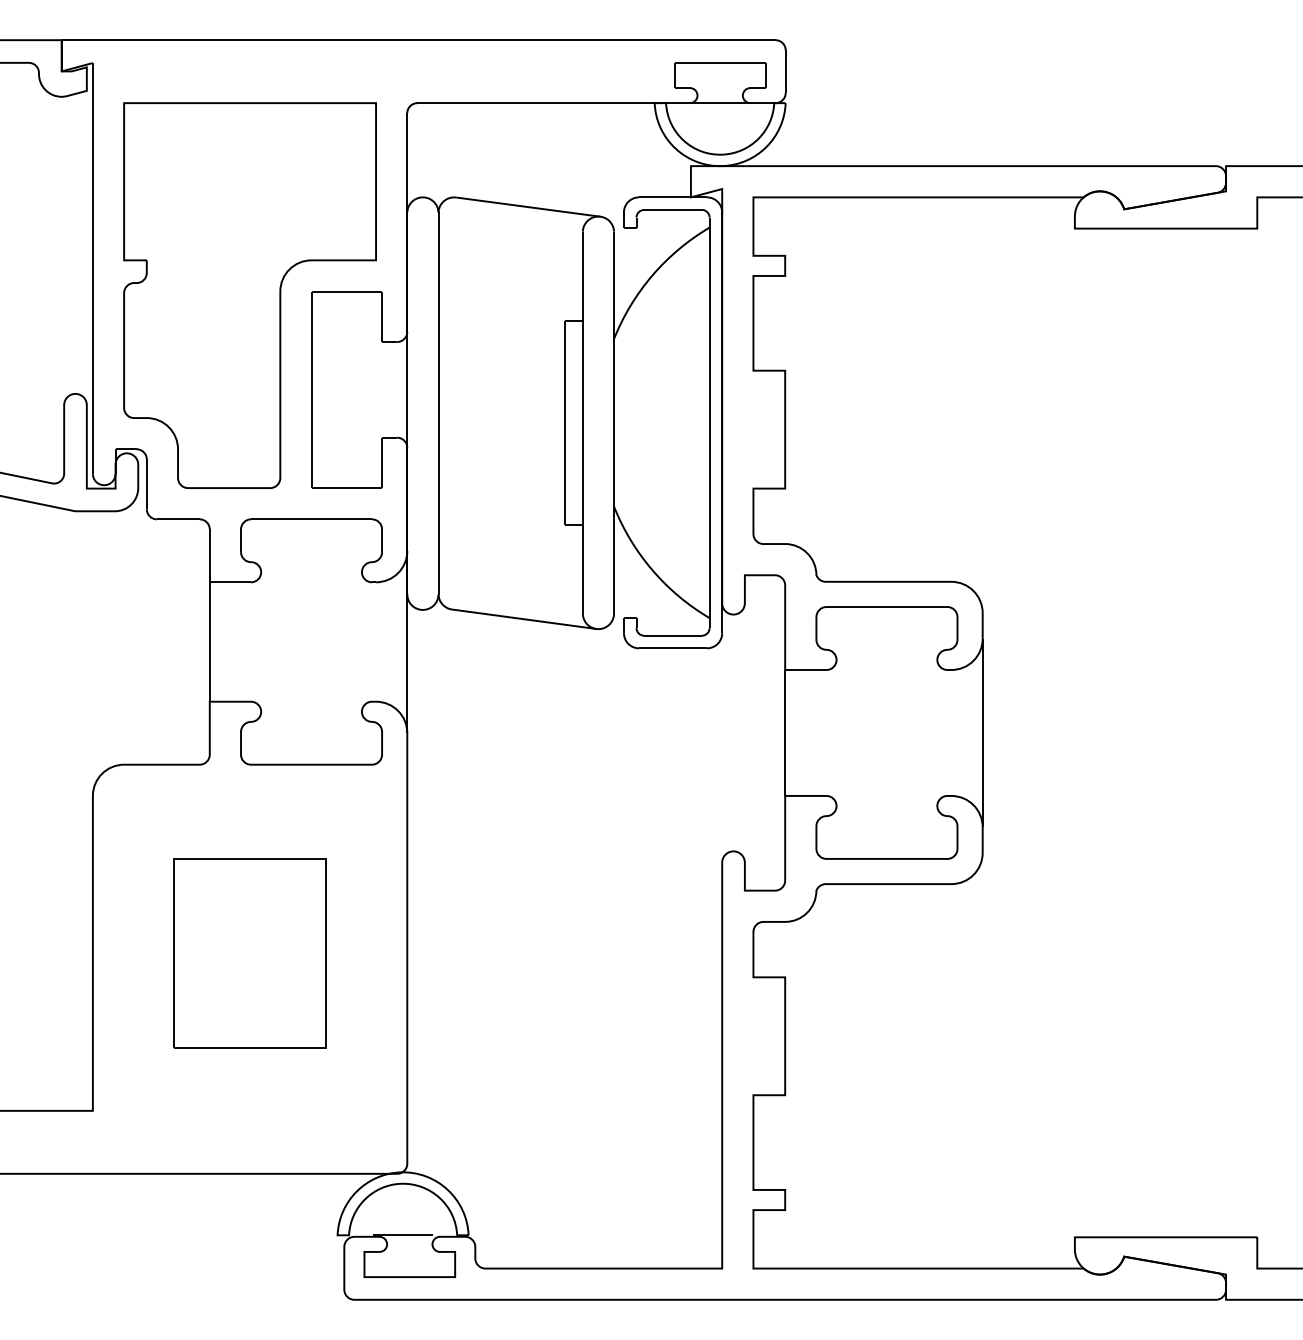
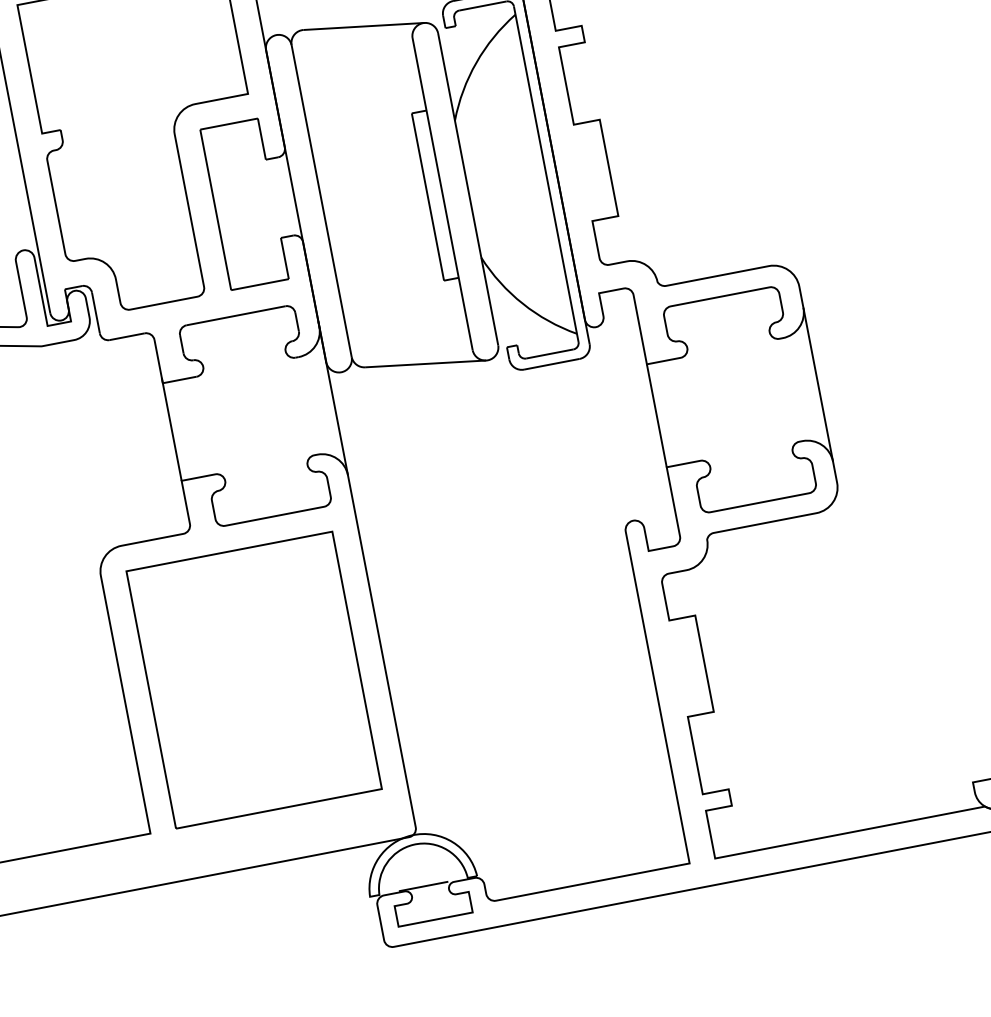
part: (249, 953) -> (253, 680), size x1.67

